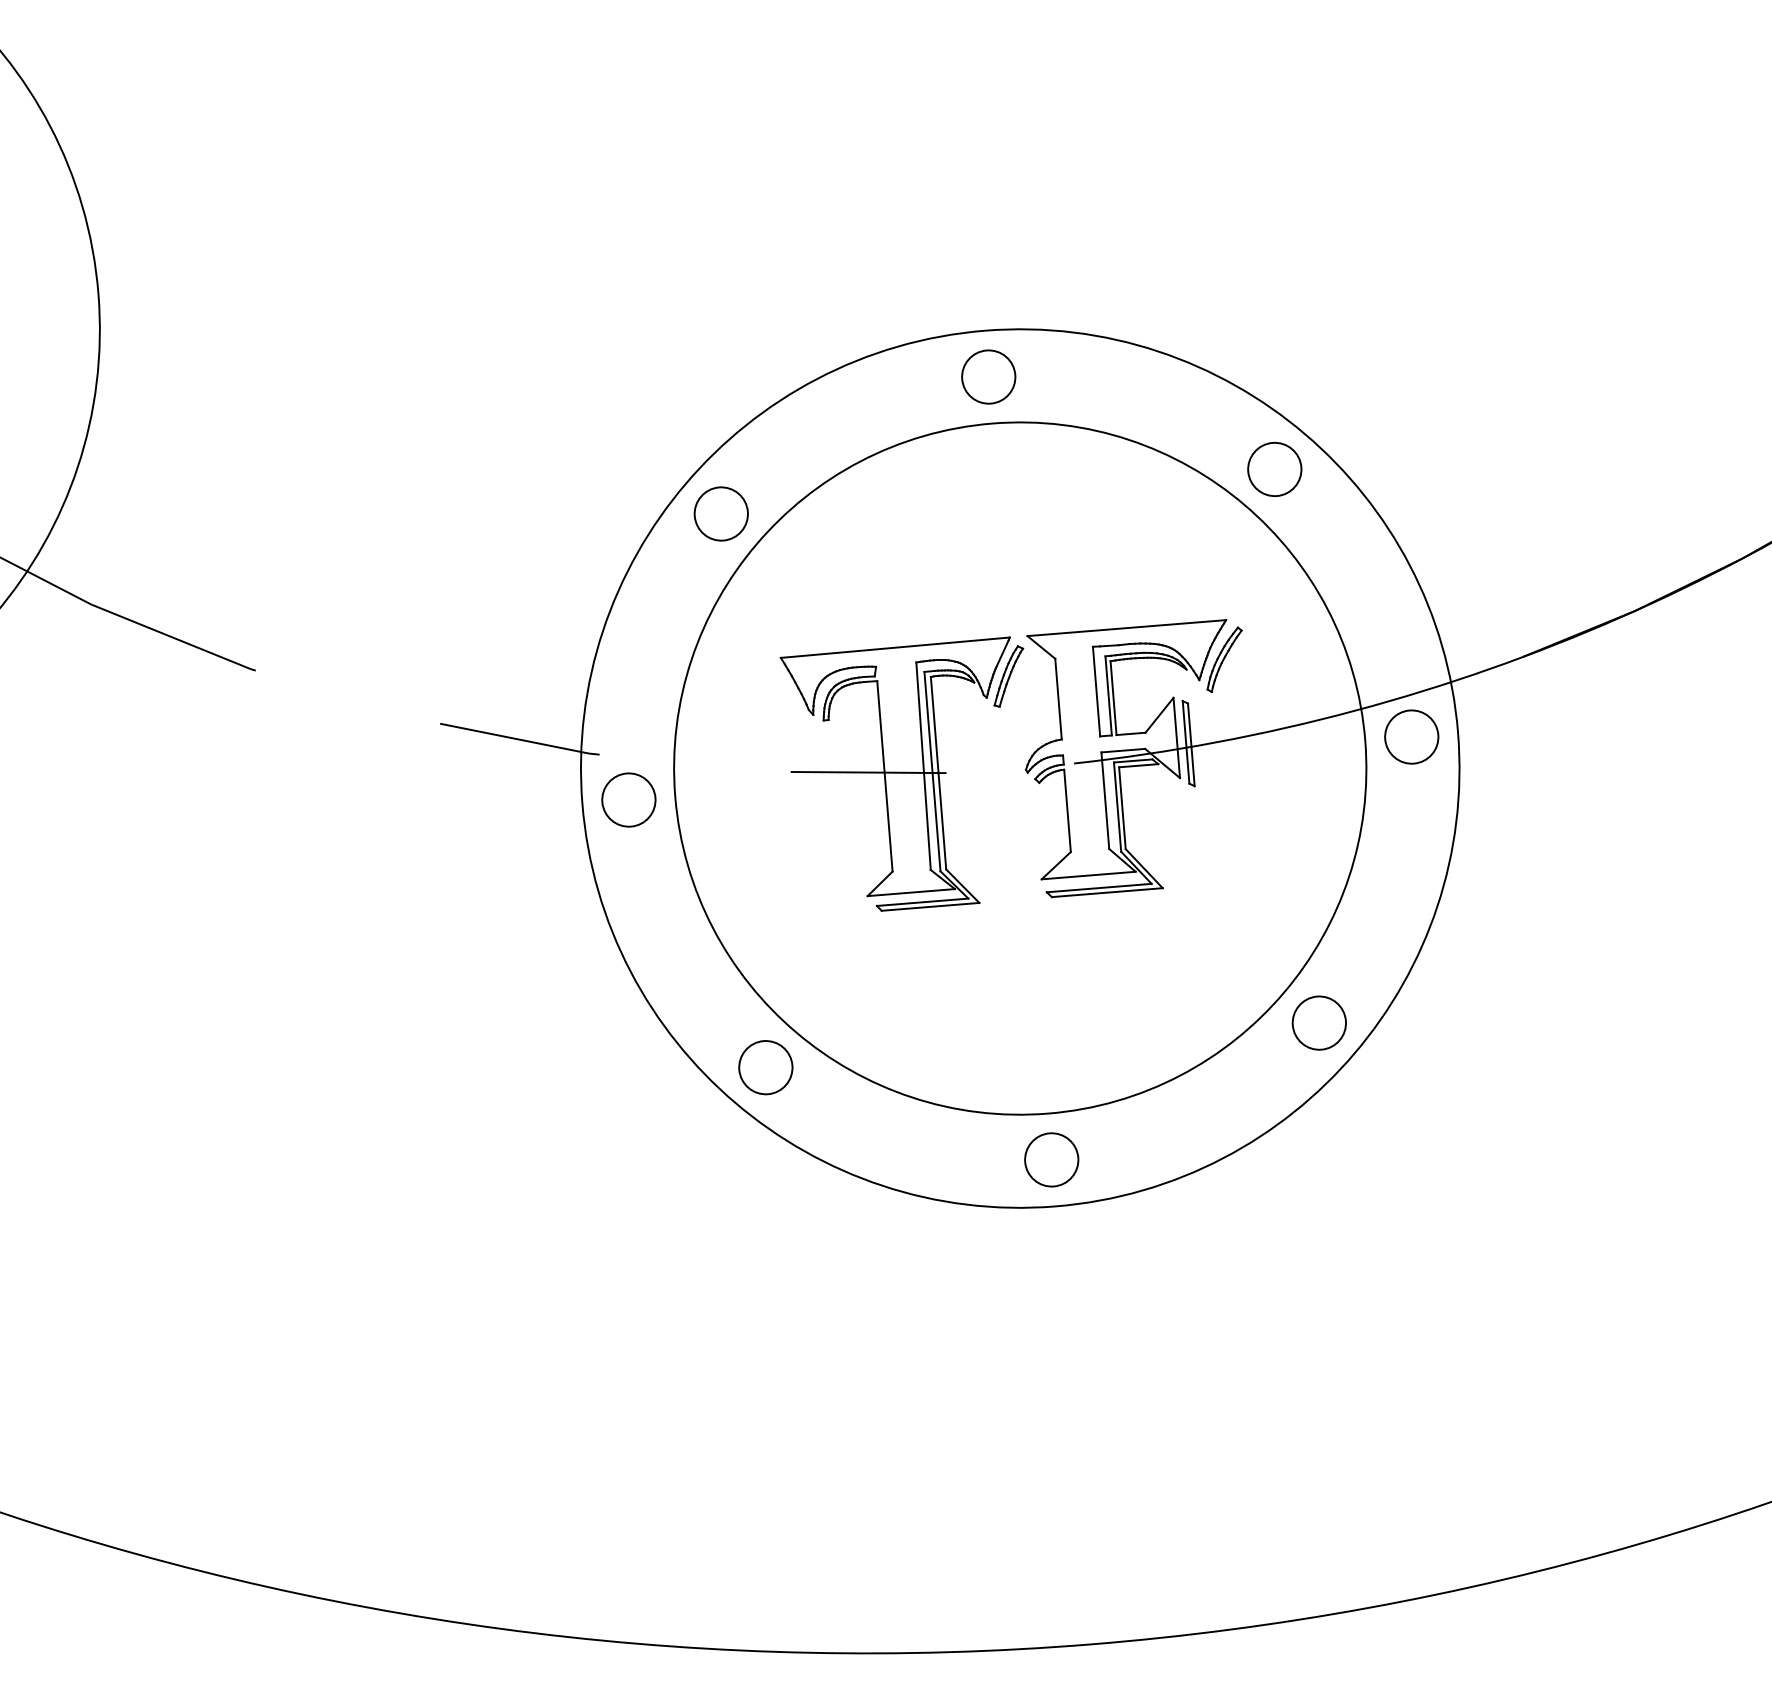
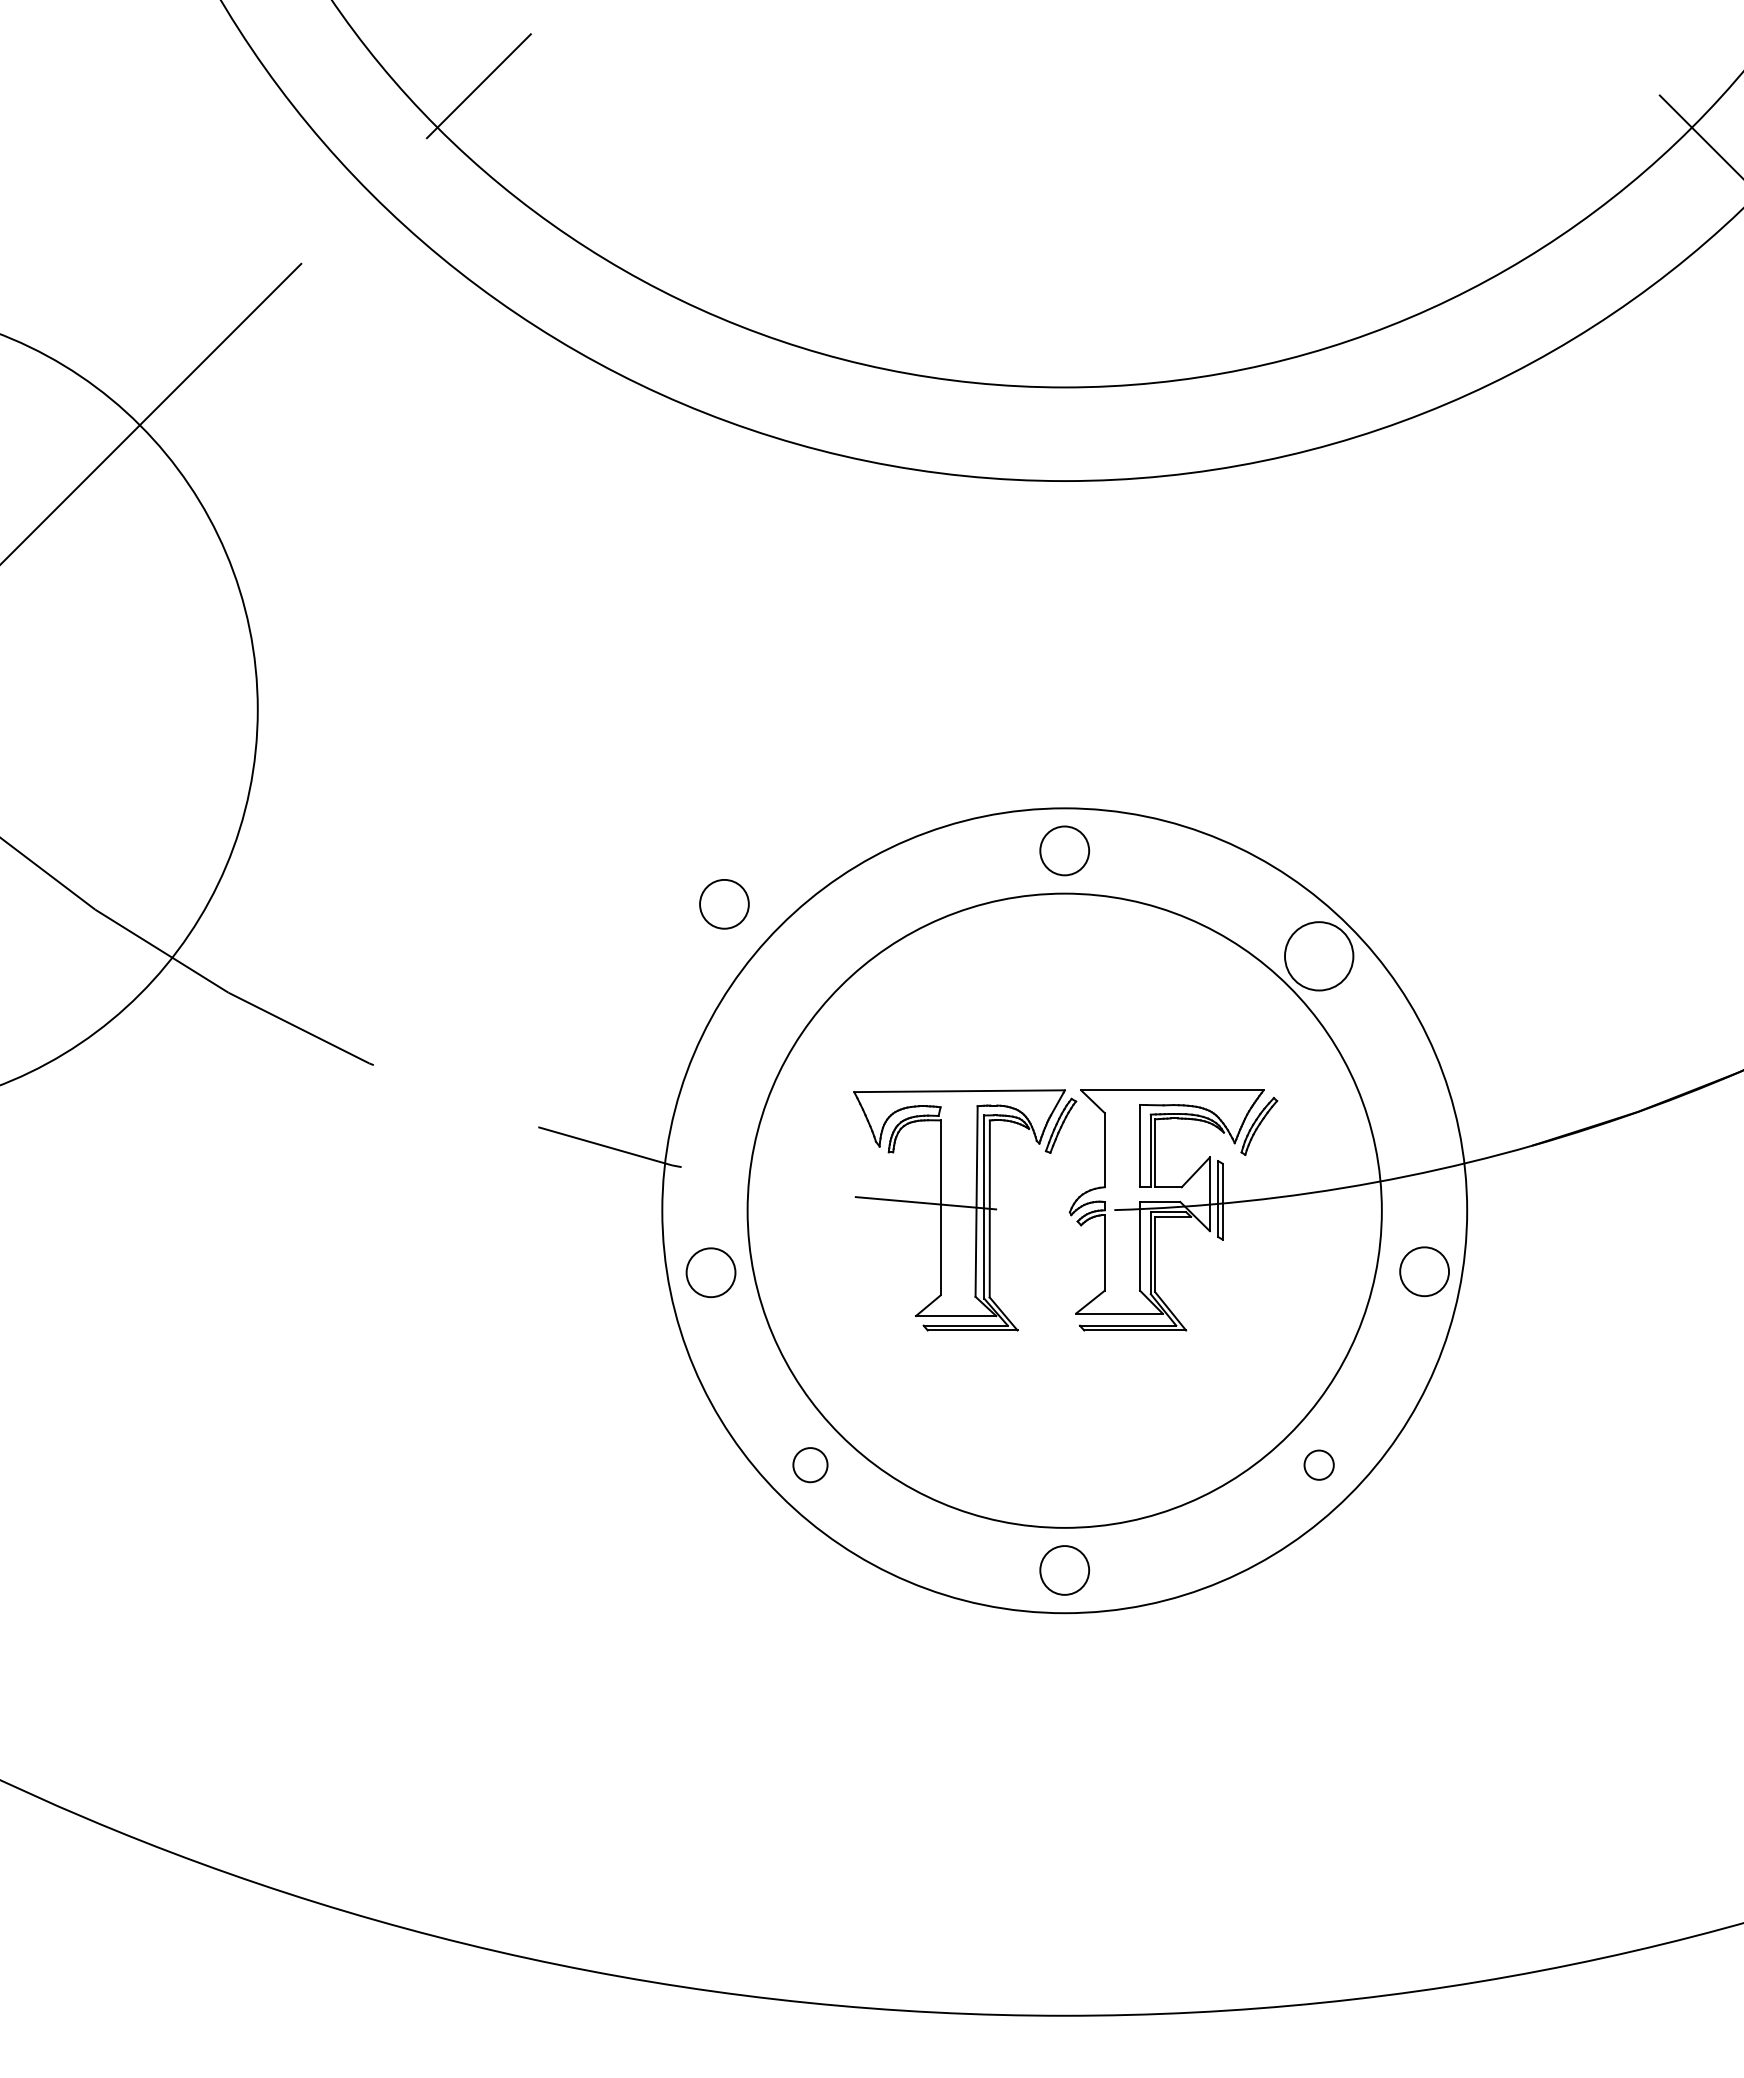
circle: (1273, 468) -> (1318, 955), size x1.4
circle: (721, 514) -> (724, 904), moved
circle: (1411, 736) -> (1424, 1271), moved
circle: (628, 799) -> (710, 1272), moved
circle: (1318, 1022) -> (1318, 1464), size x0.6
circle: (765, 1066) -> (810, 1464), size x0.7

